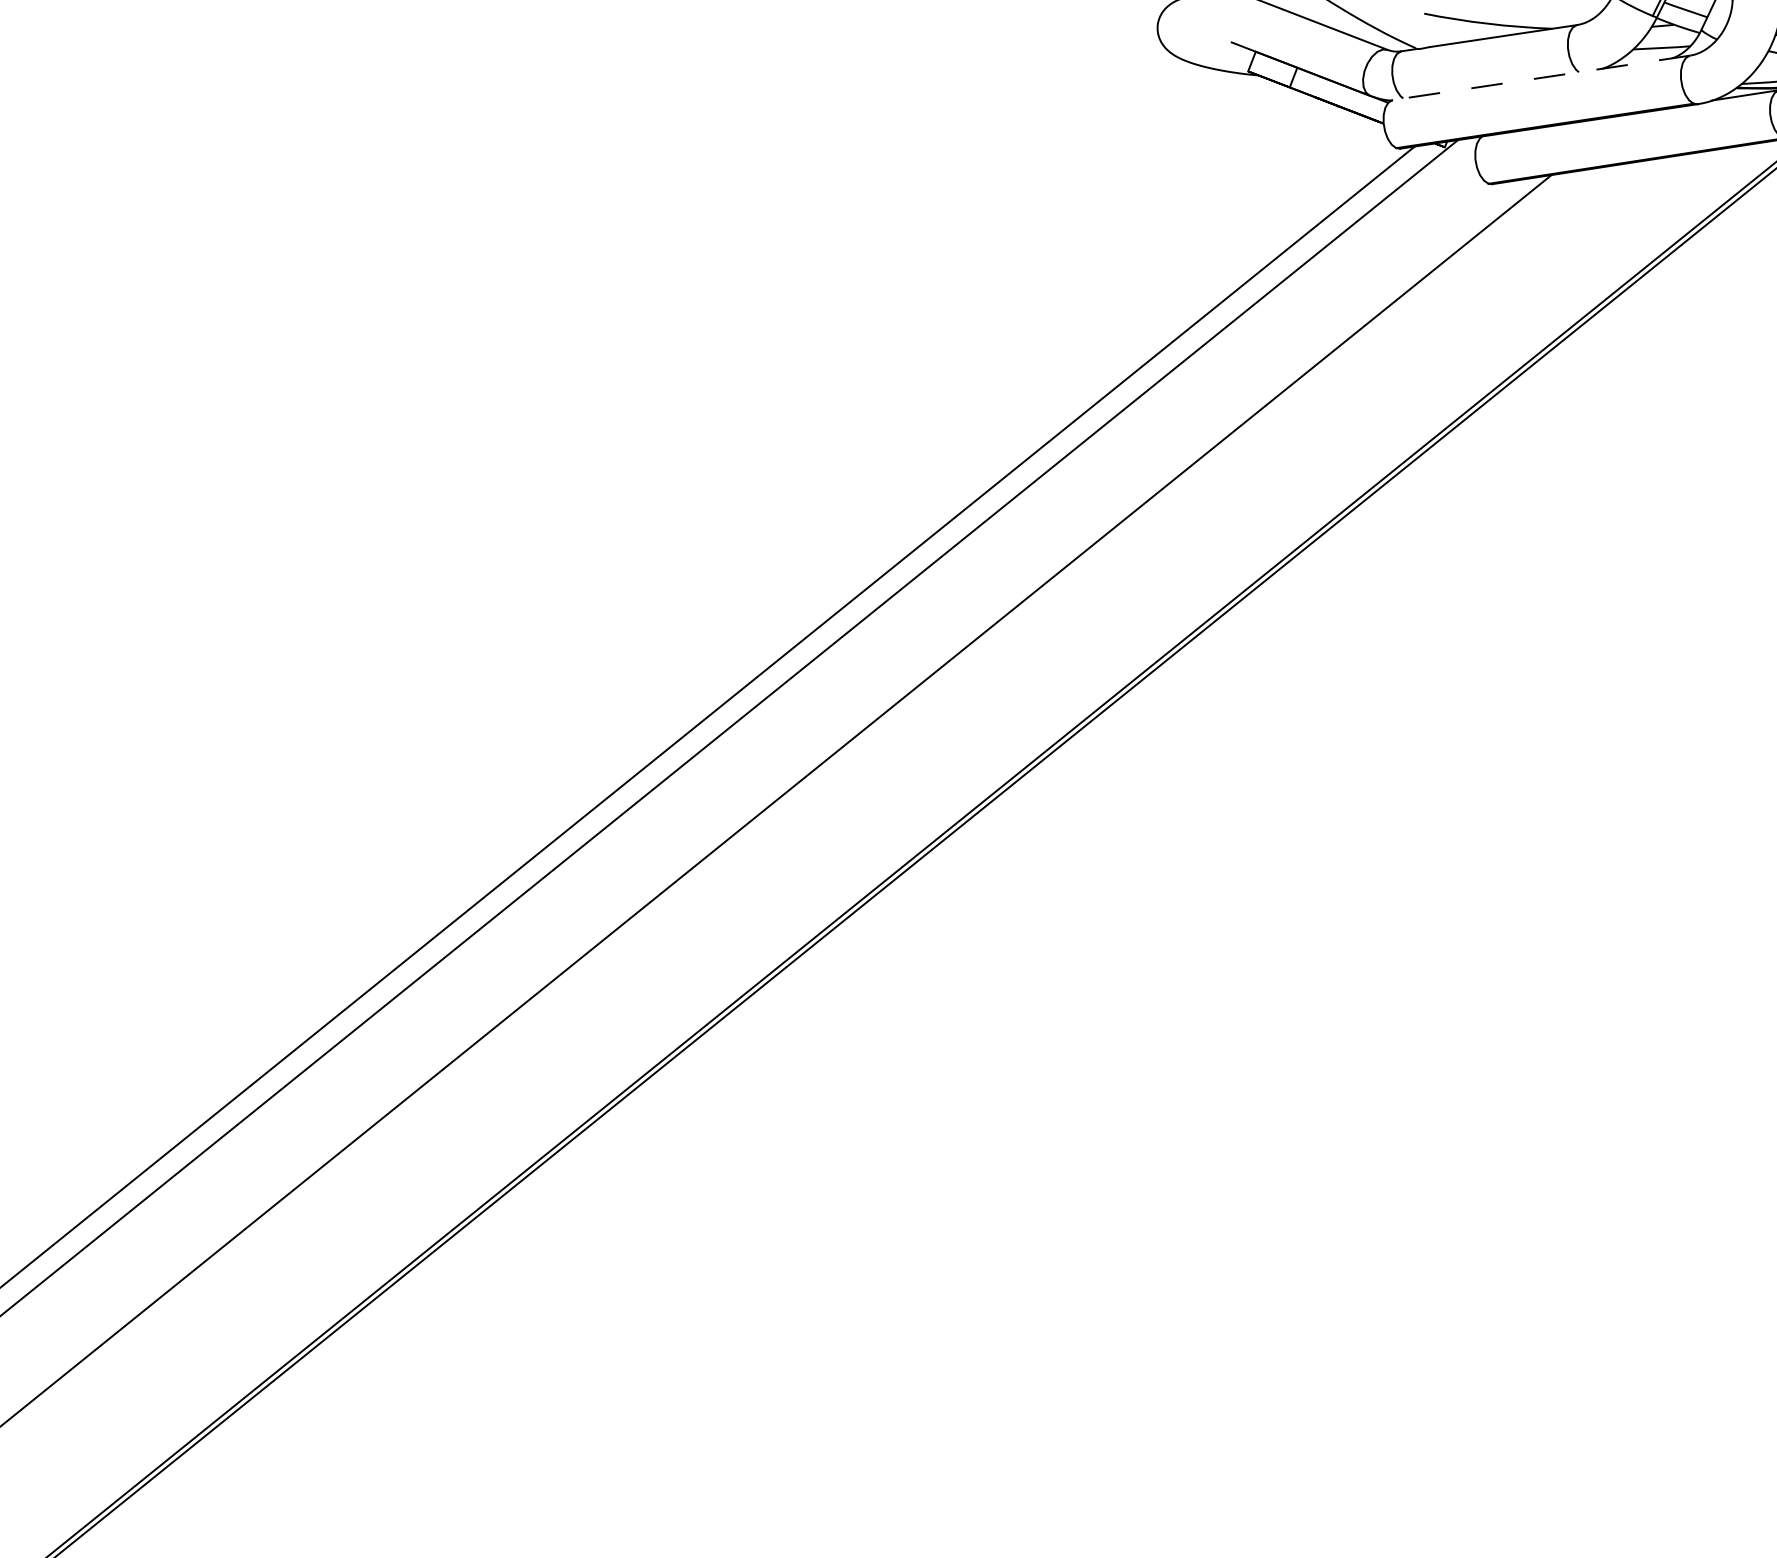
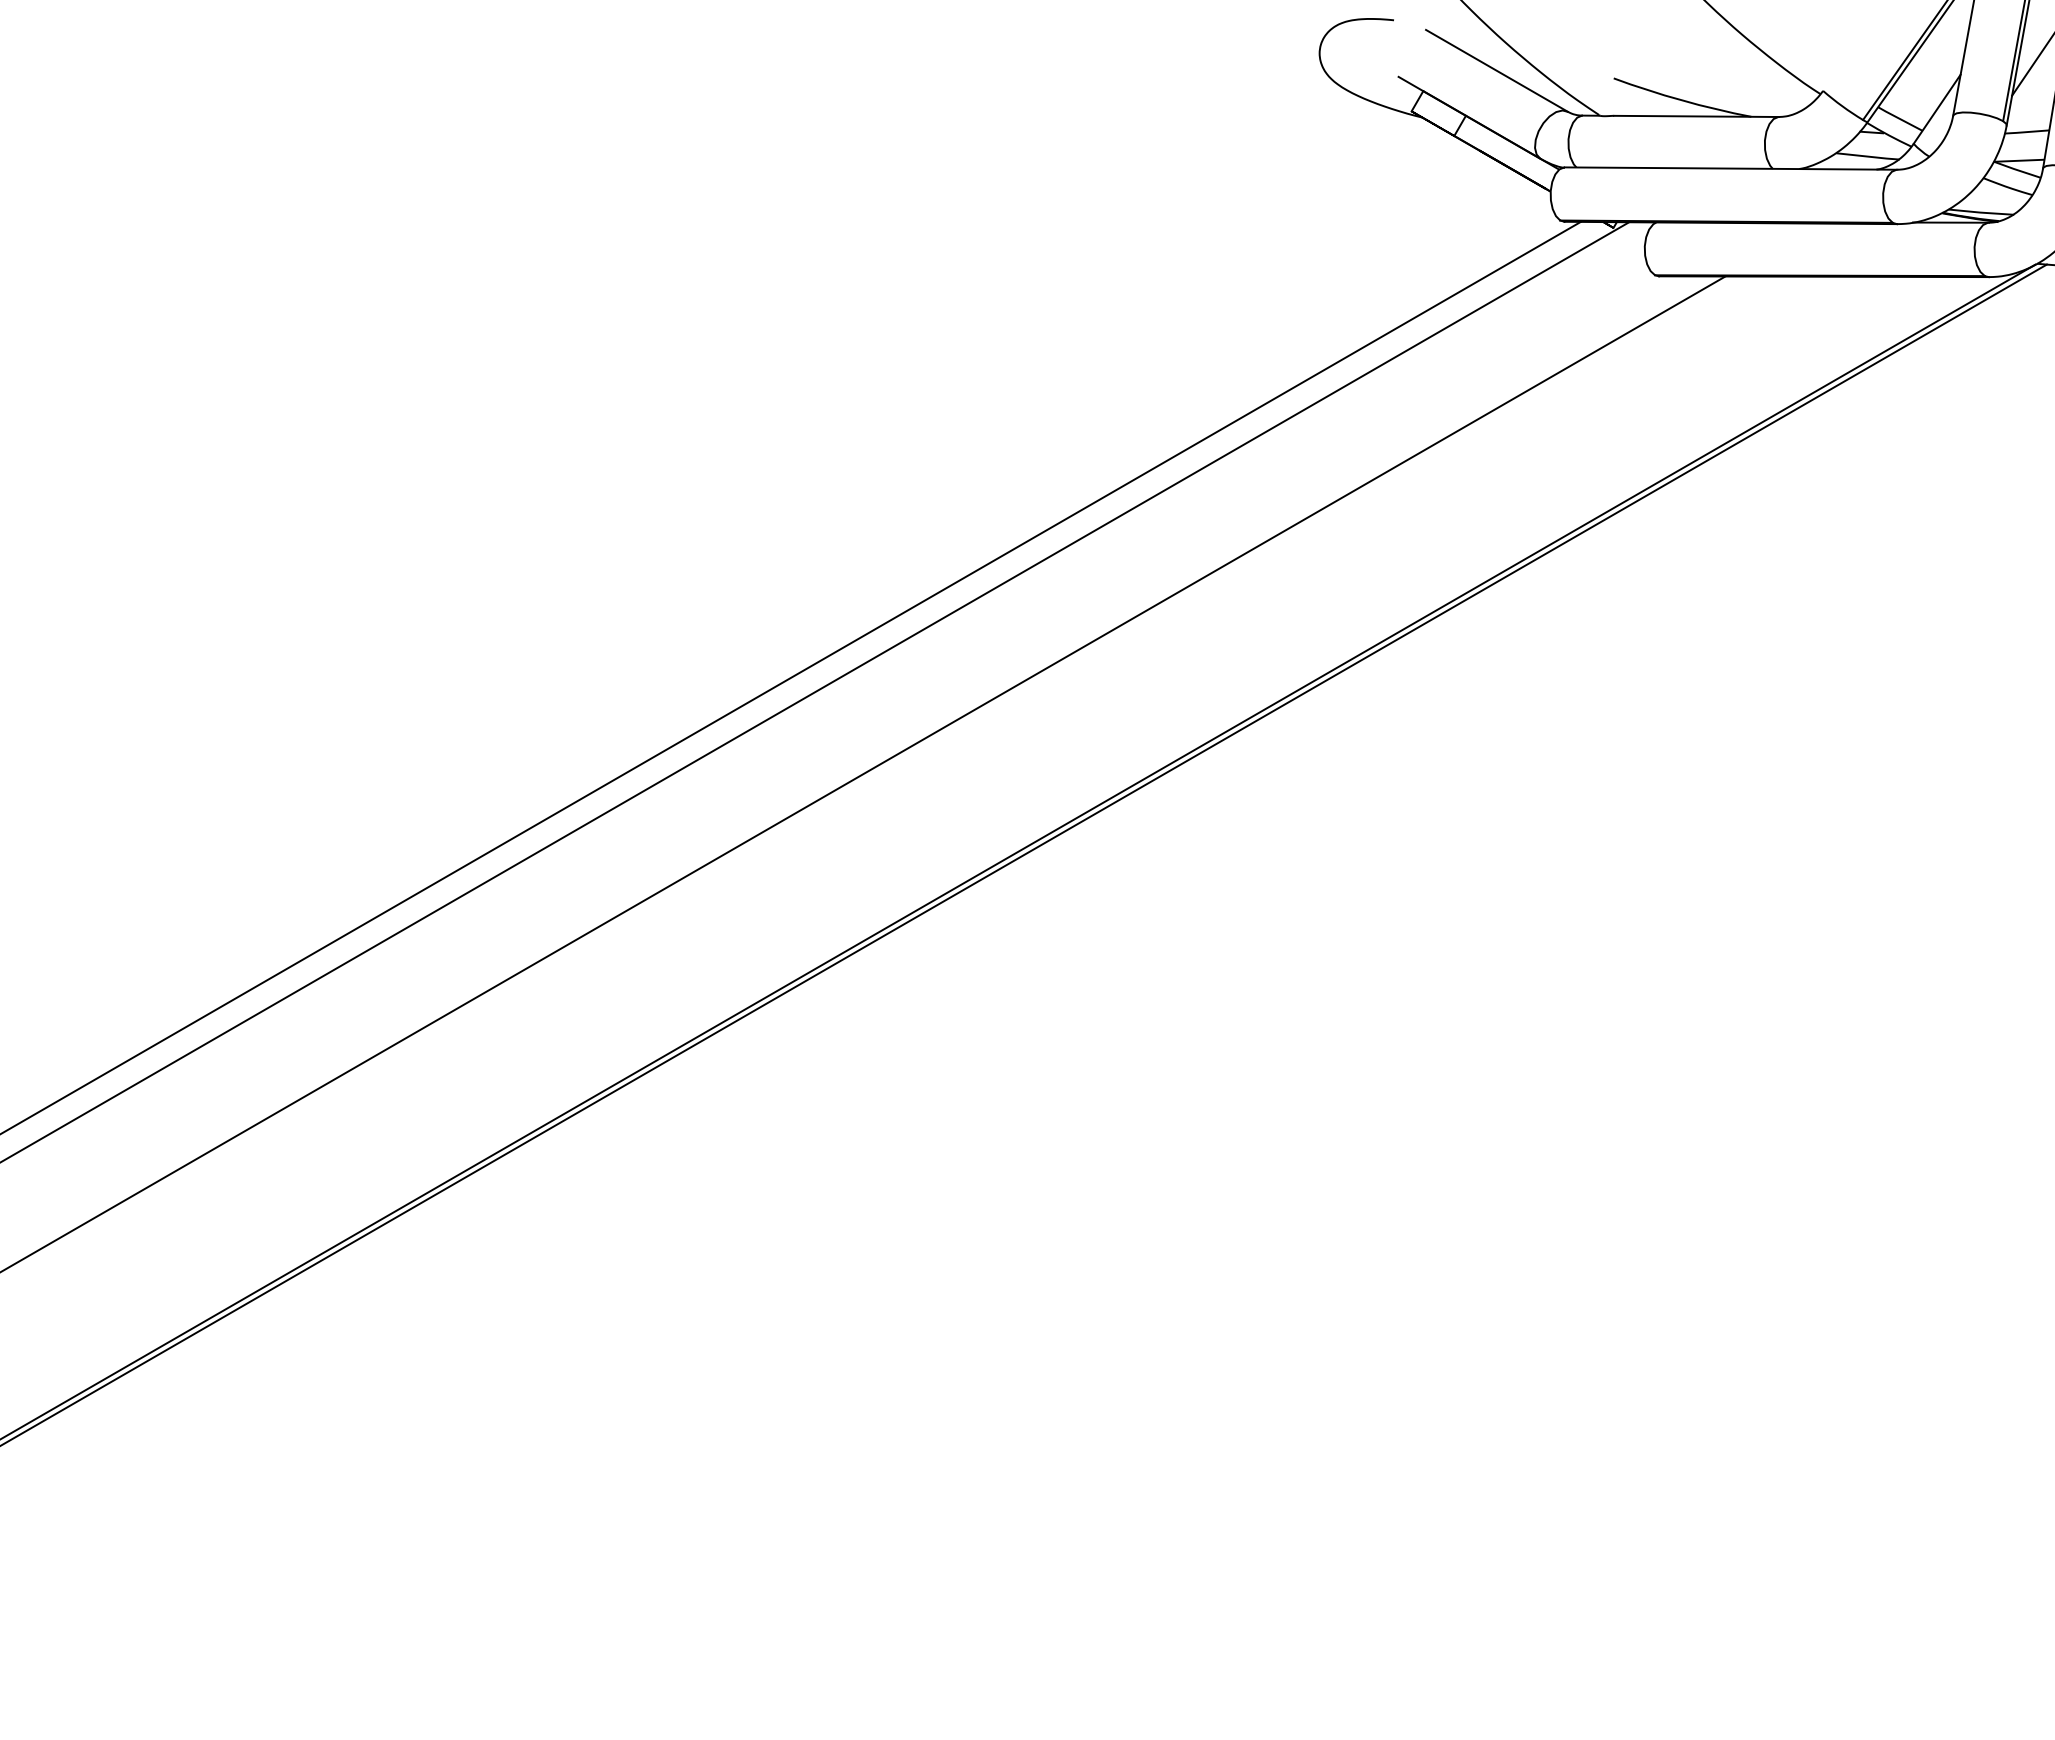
line: (1541, 77) -> (1730, 168), dashed -> solid

